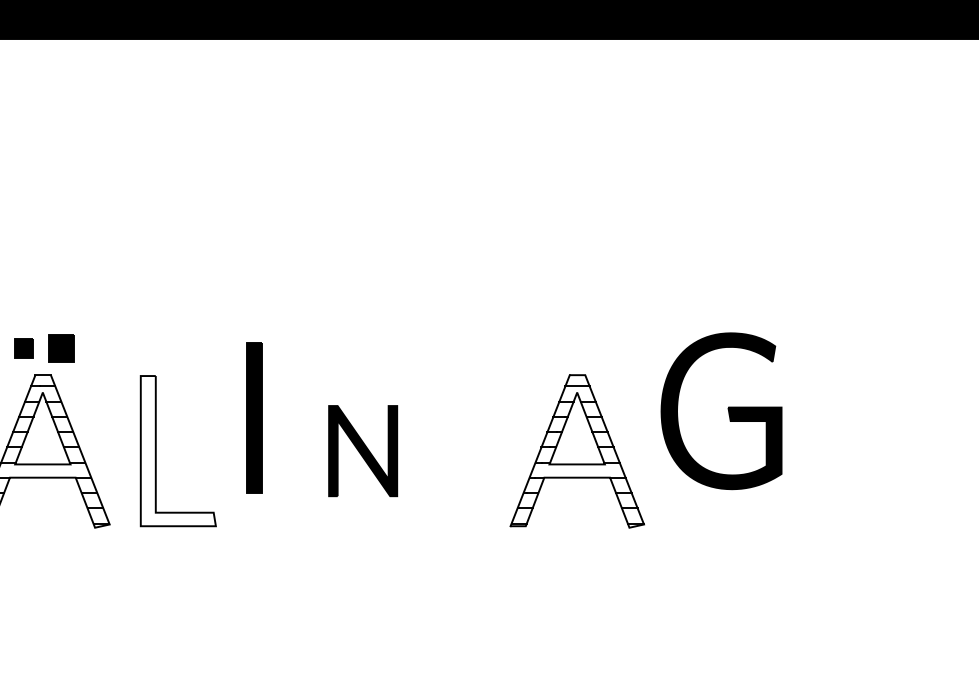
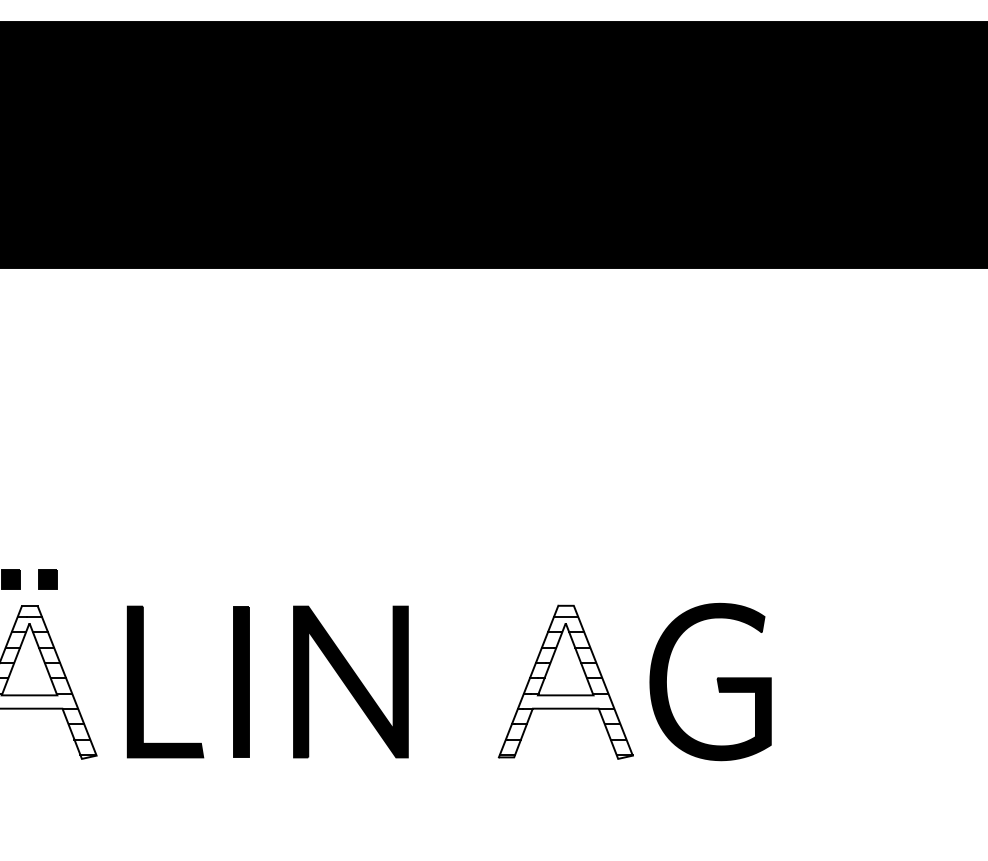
part: (60, 348) -> (47, 579), size x0.71
part: (727, 408) -> (716, 679), moved
part: (254, 417) -> (241, 681), moved
fill: (178, 450) -> (165, 681), added
part: (362, 450) -> (350, 681), size x1.67

